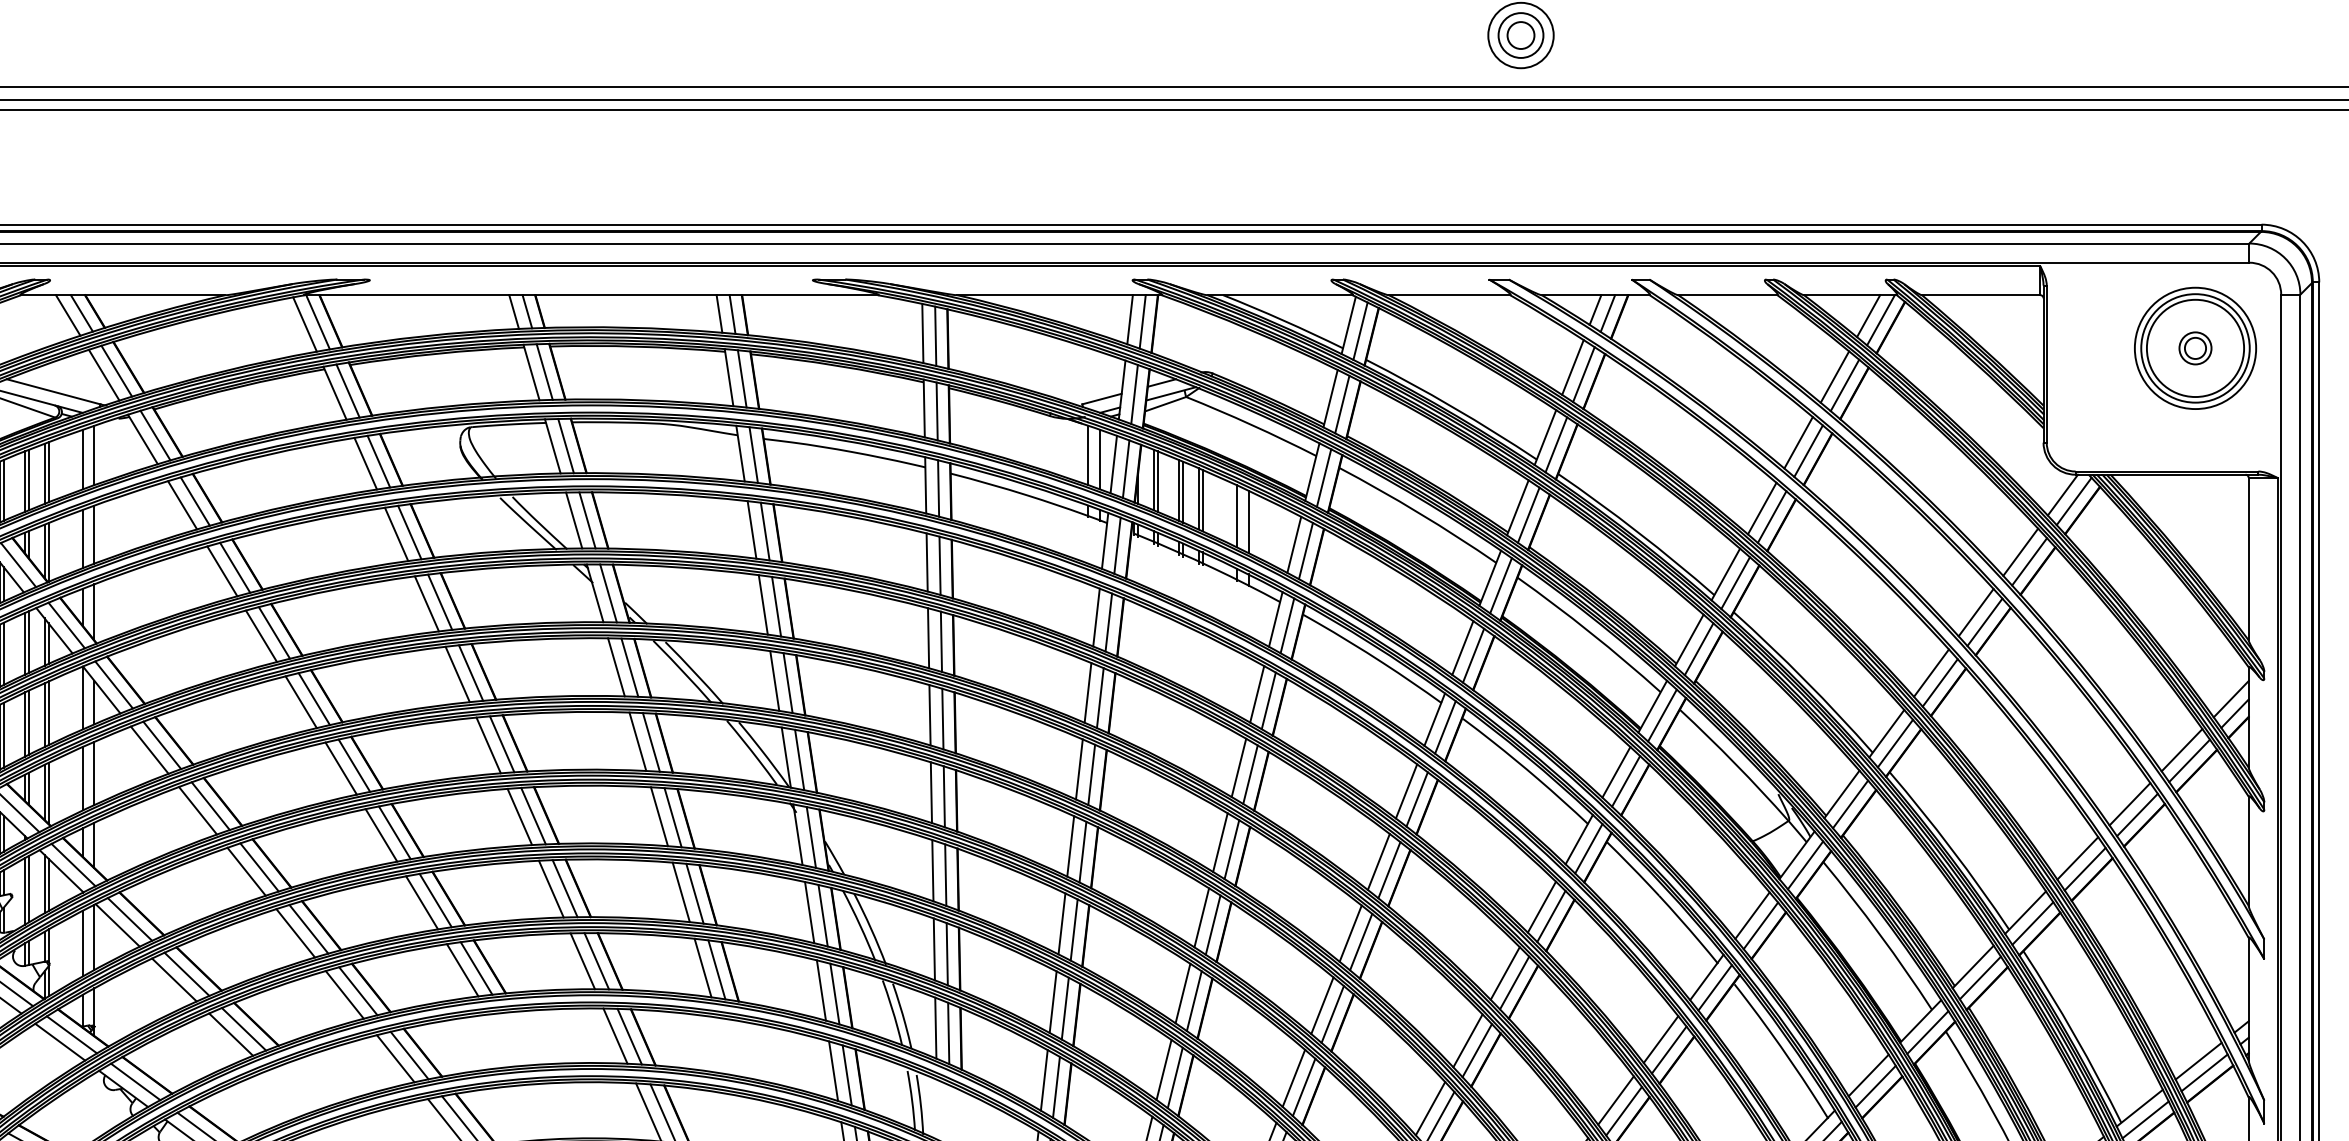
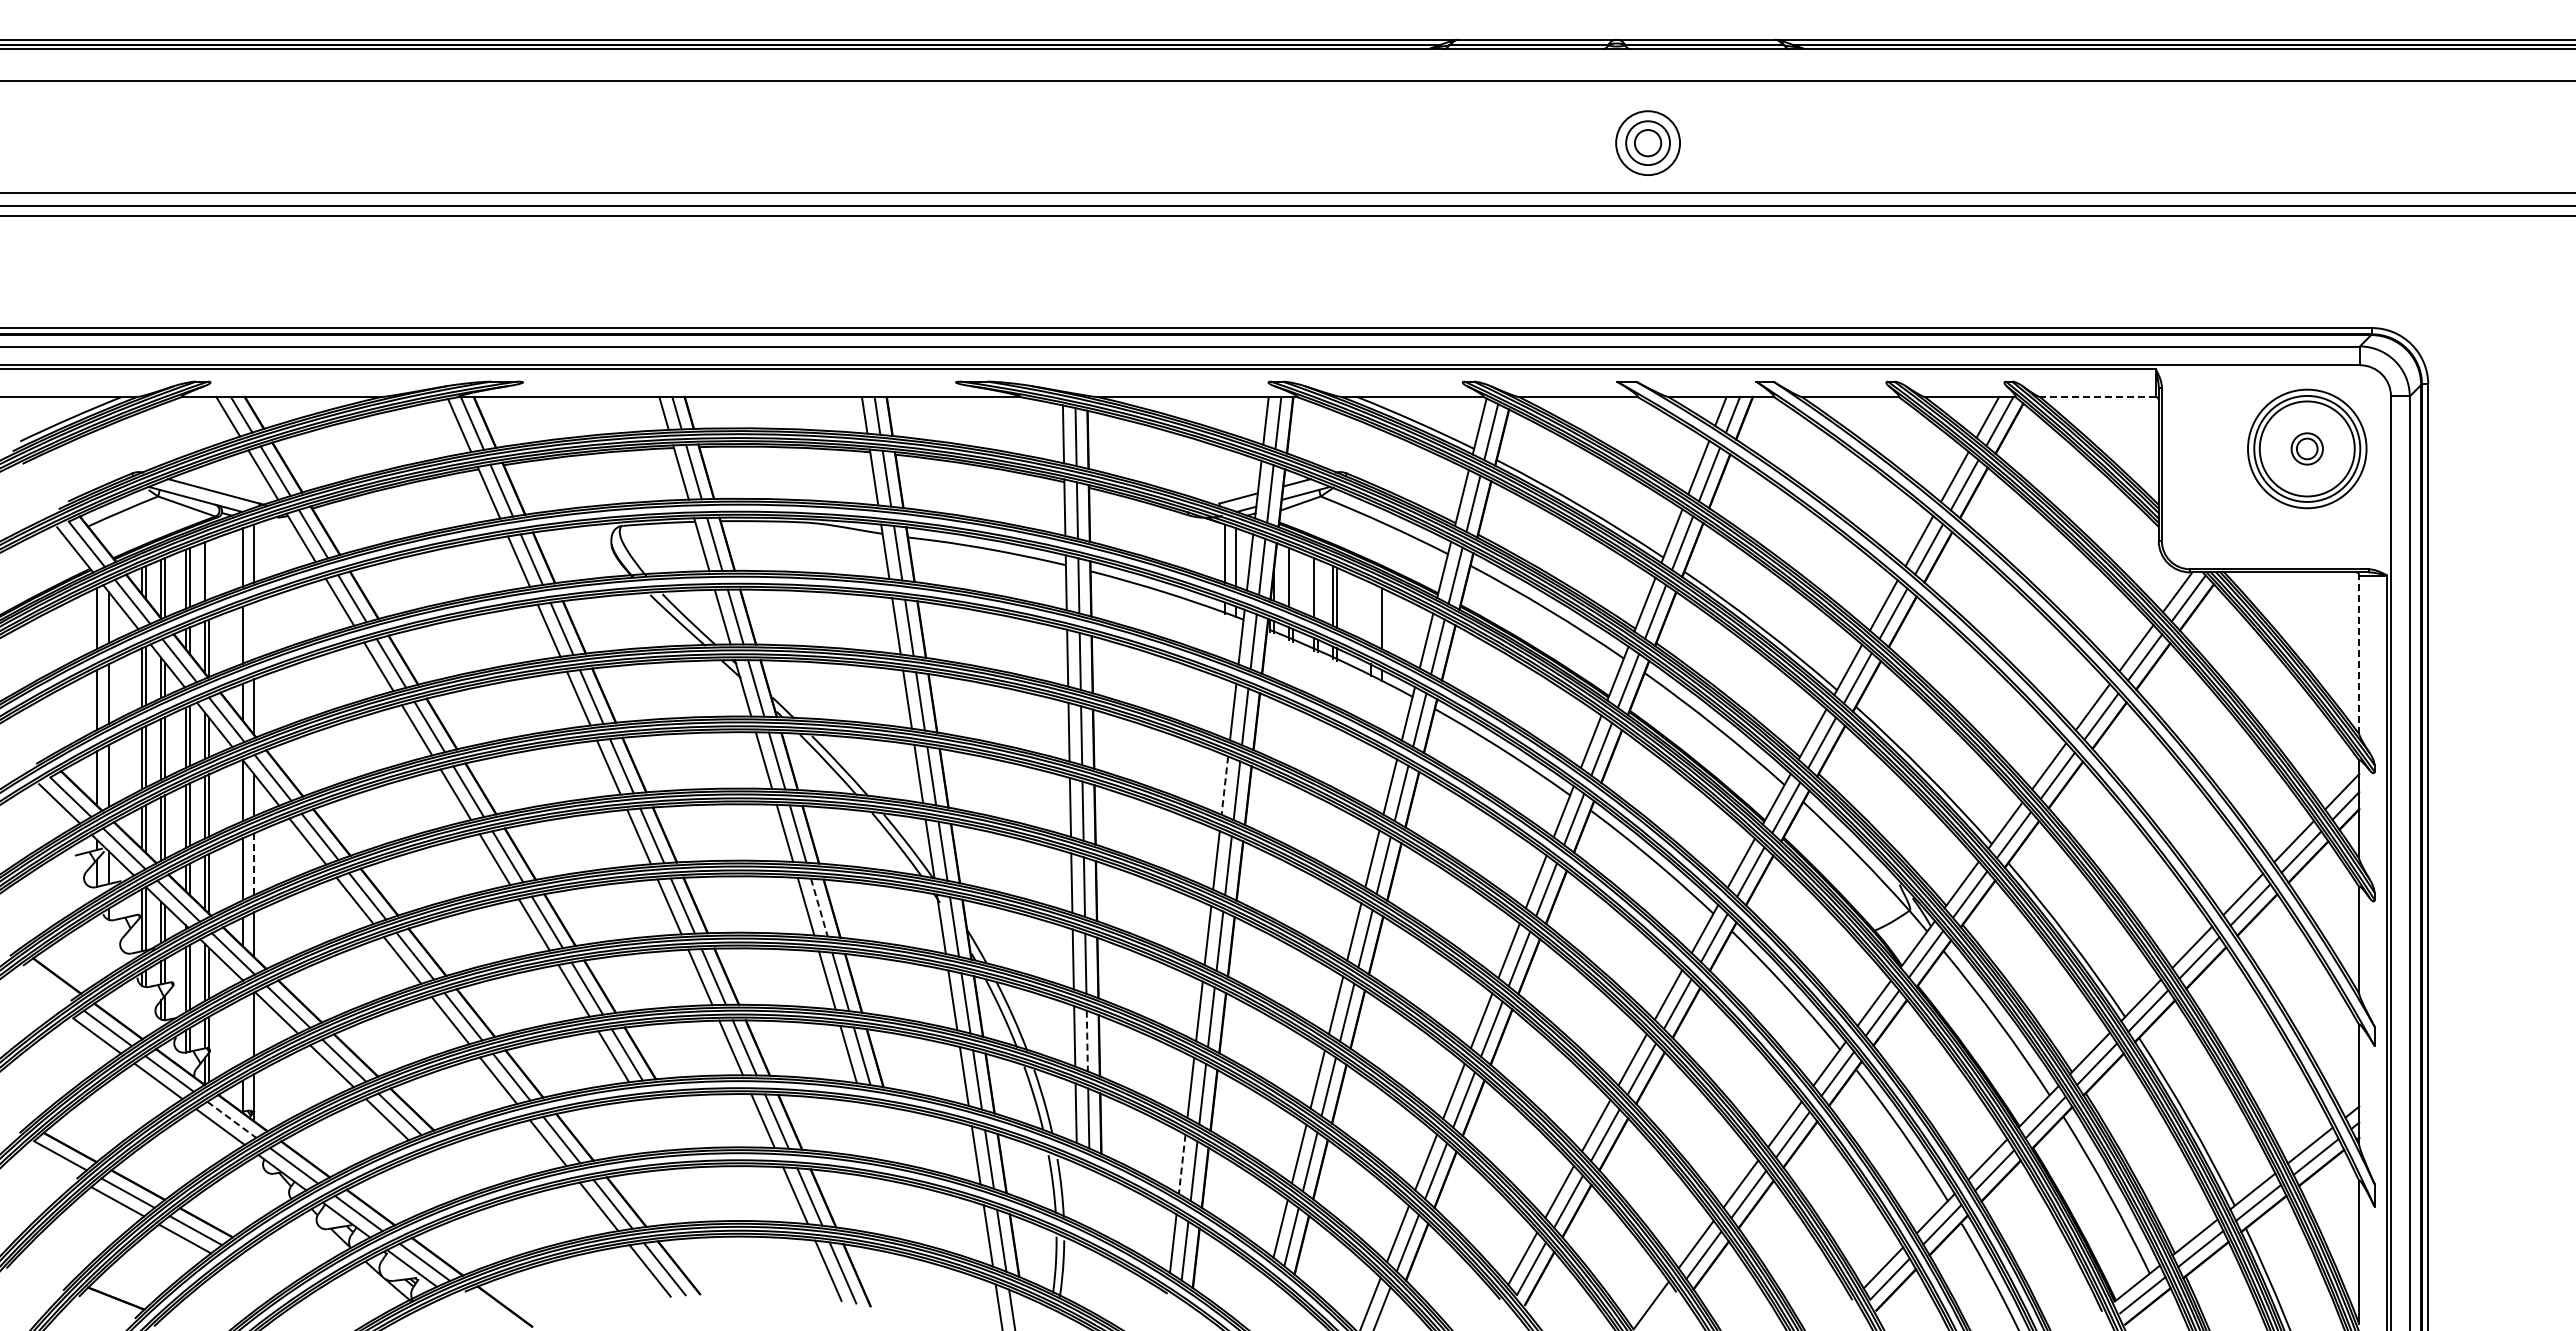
line: (1980, 294) -> (2097, 396), solid -> dashed
line: (49, 471) -> (209, 569), removed
line: (1158, 480) -> (1293, 578), removed
line: (1182, 492) -> (1317, 589), removed
line: (1236, 515) -> (1370, 612), removed
line: (94, 534) -> (253, 630), removed
line: (2248, 558) -> (2359, 654), solid -> dashed
line: (1087, 693) -> (1224, 786), solid -> dashed
line: (94, 773) -> (253, 864), solid -> dashed
line: (673, 818) -> (819, 908), solid -> dashed
line: (82, 943) -> (242, 1030), removed
line: (947, 954) -> (1087, 1041), solid -> dashed
line: (72, 1035) -> (232, 1120), solid -> dashed
line: (1044, 1080) -> (1182, 1164), solid -> dashed

